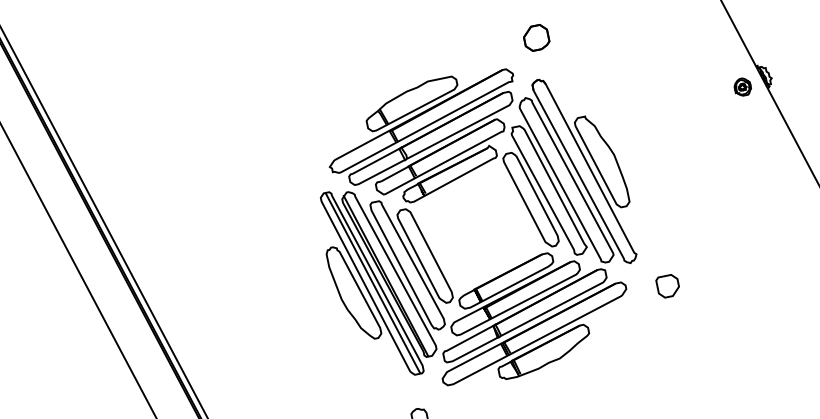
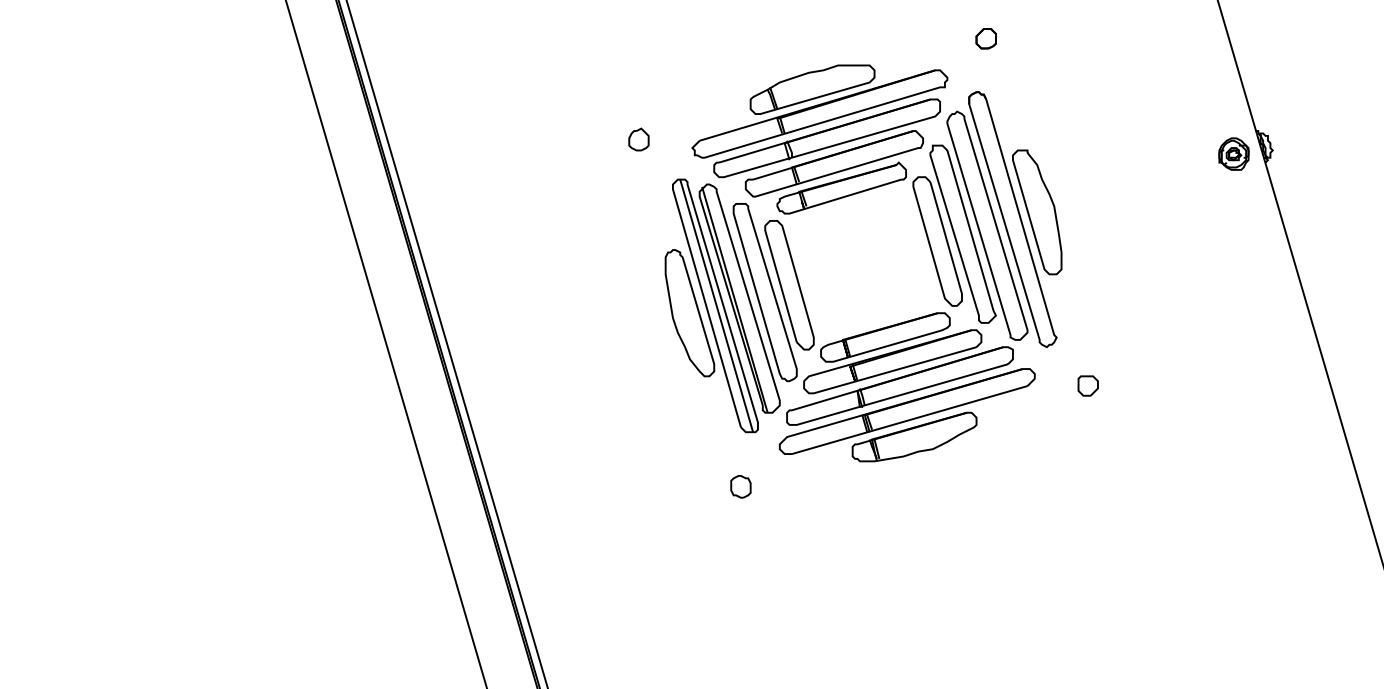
part: (535, 37) -> (985, 38), size x0.62
part: (742, 86) -> (1233, 153), size x1.43
part: (287, 168) -> (638, 139), added
part: (667, 285) -> (1087, 385), size x0.71

